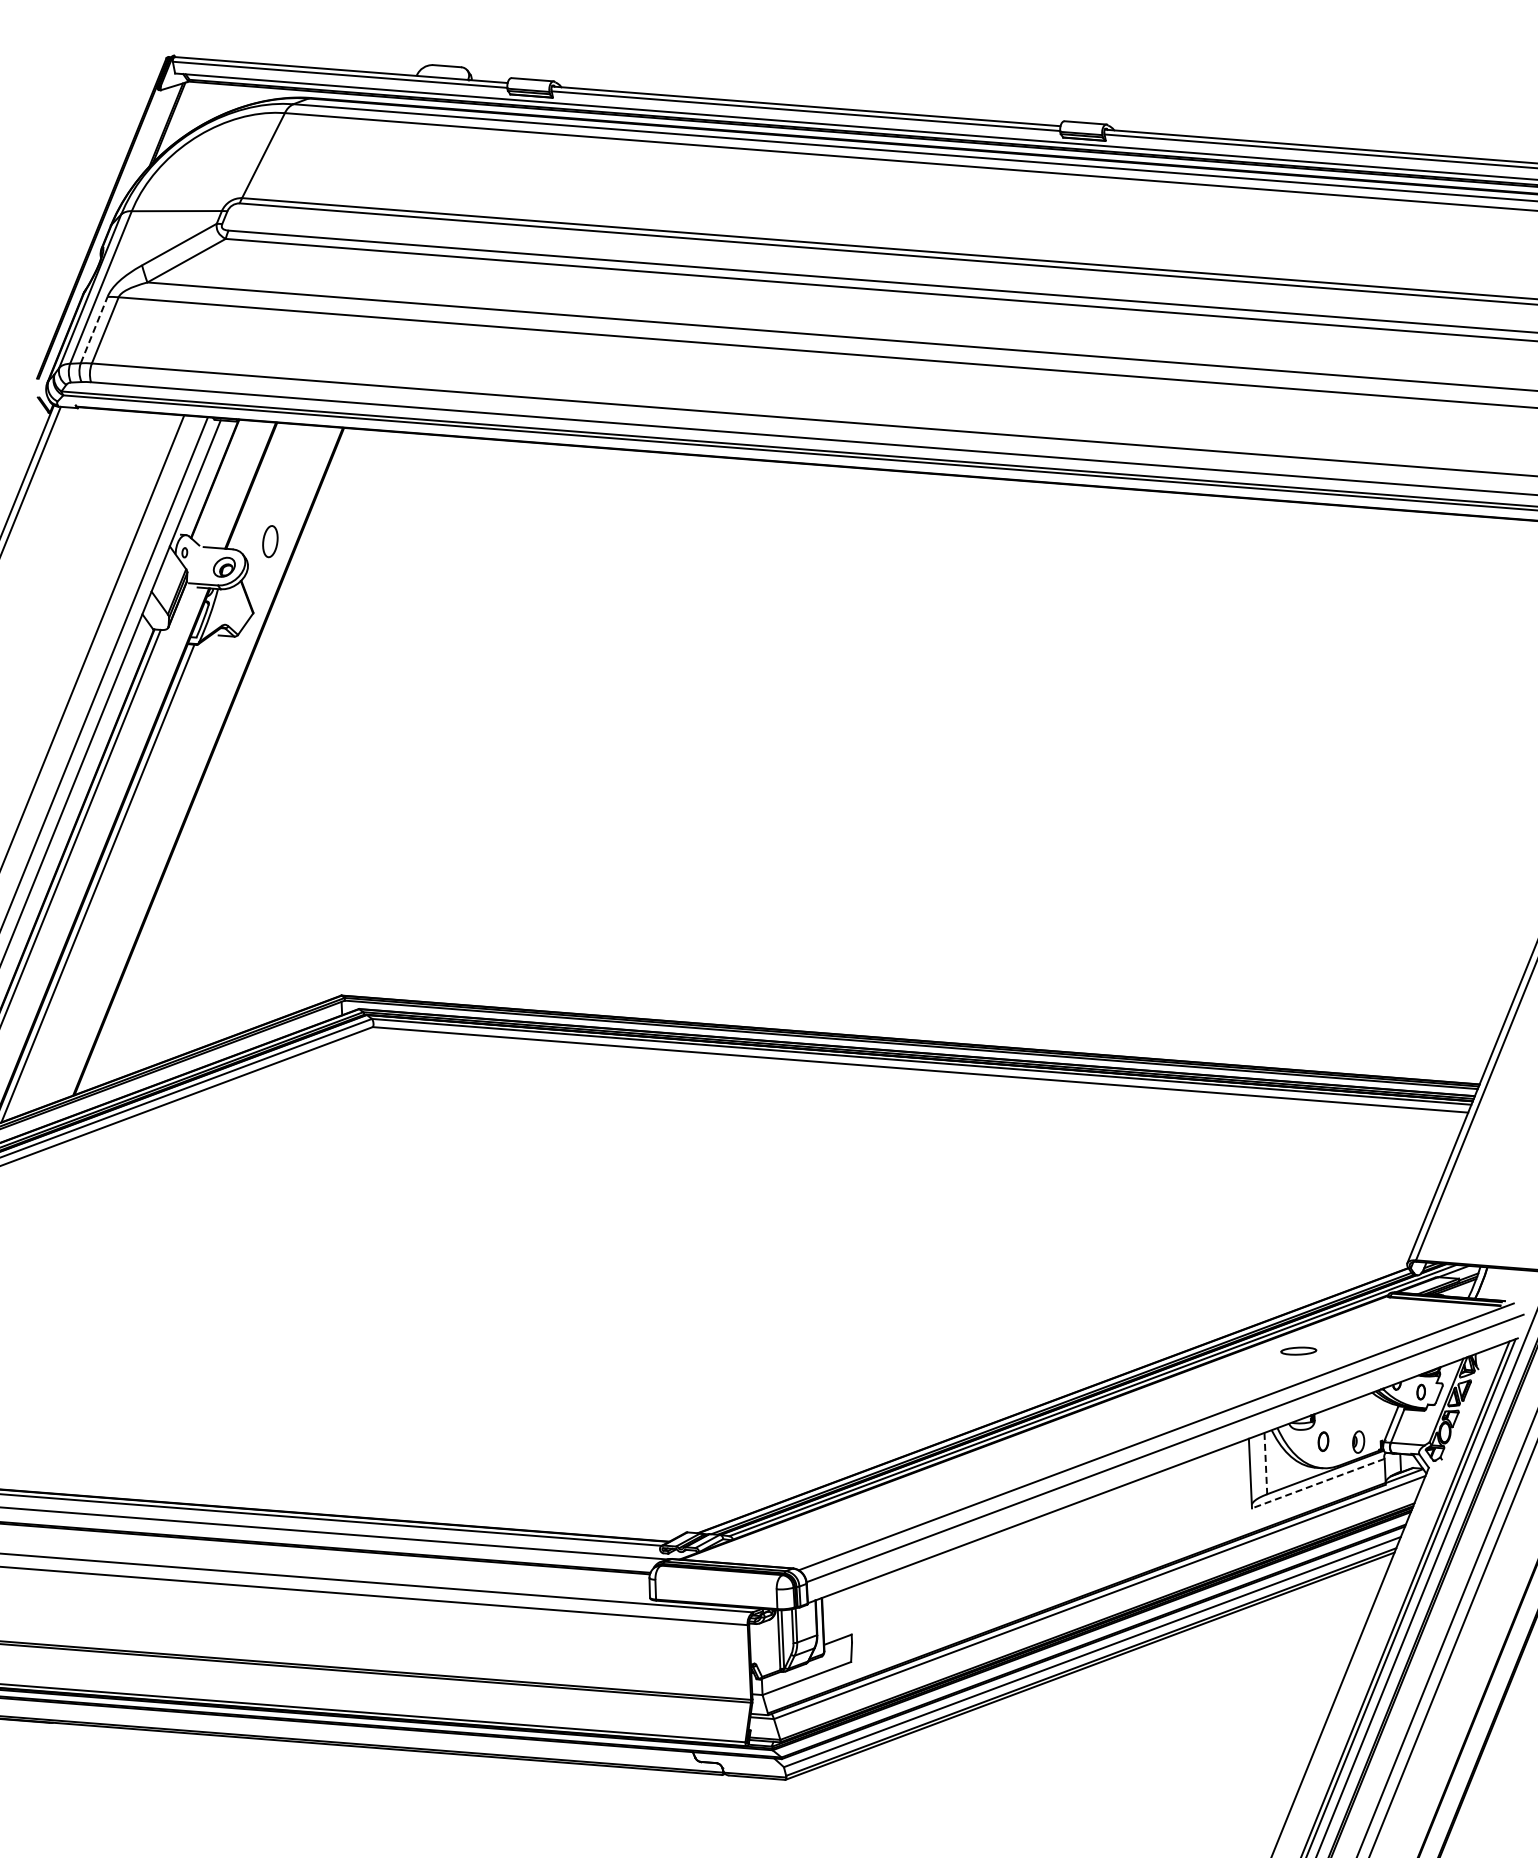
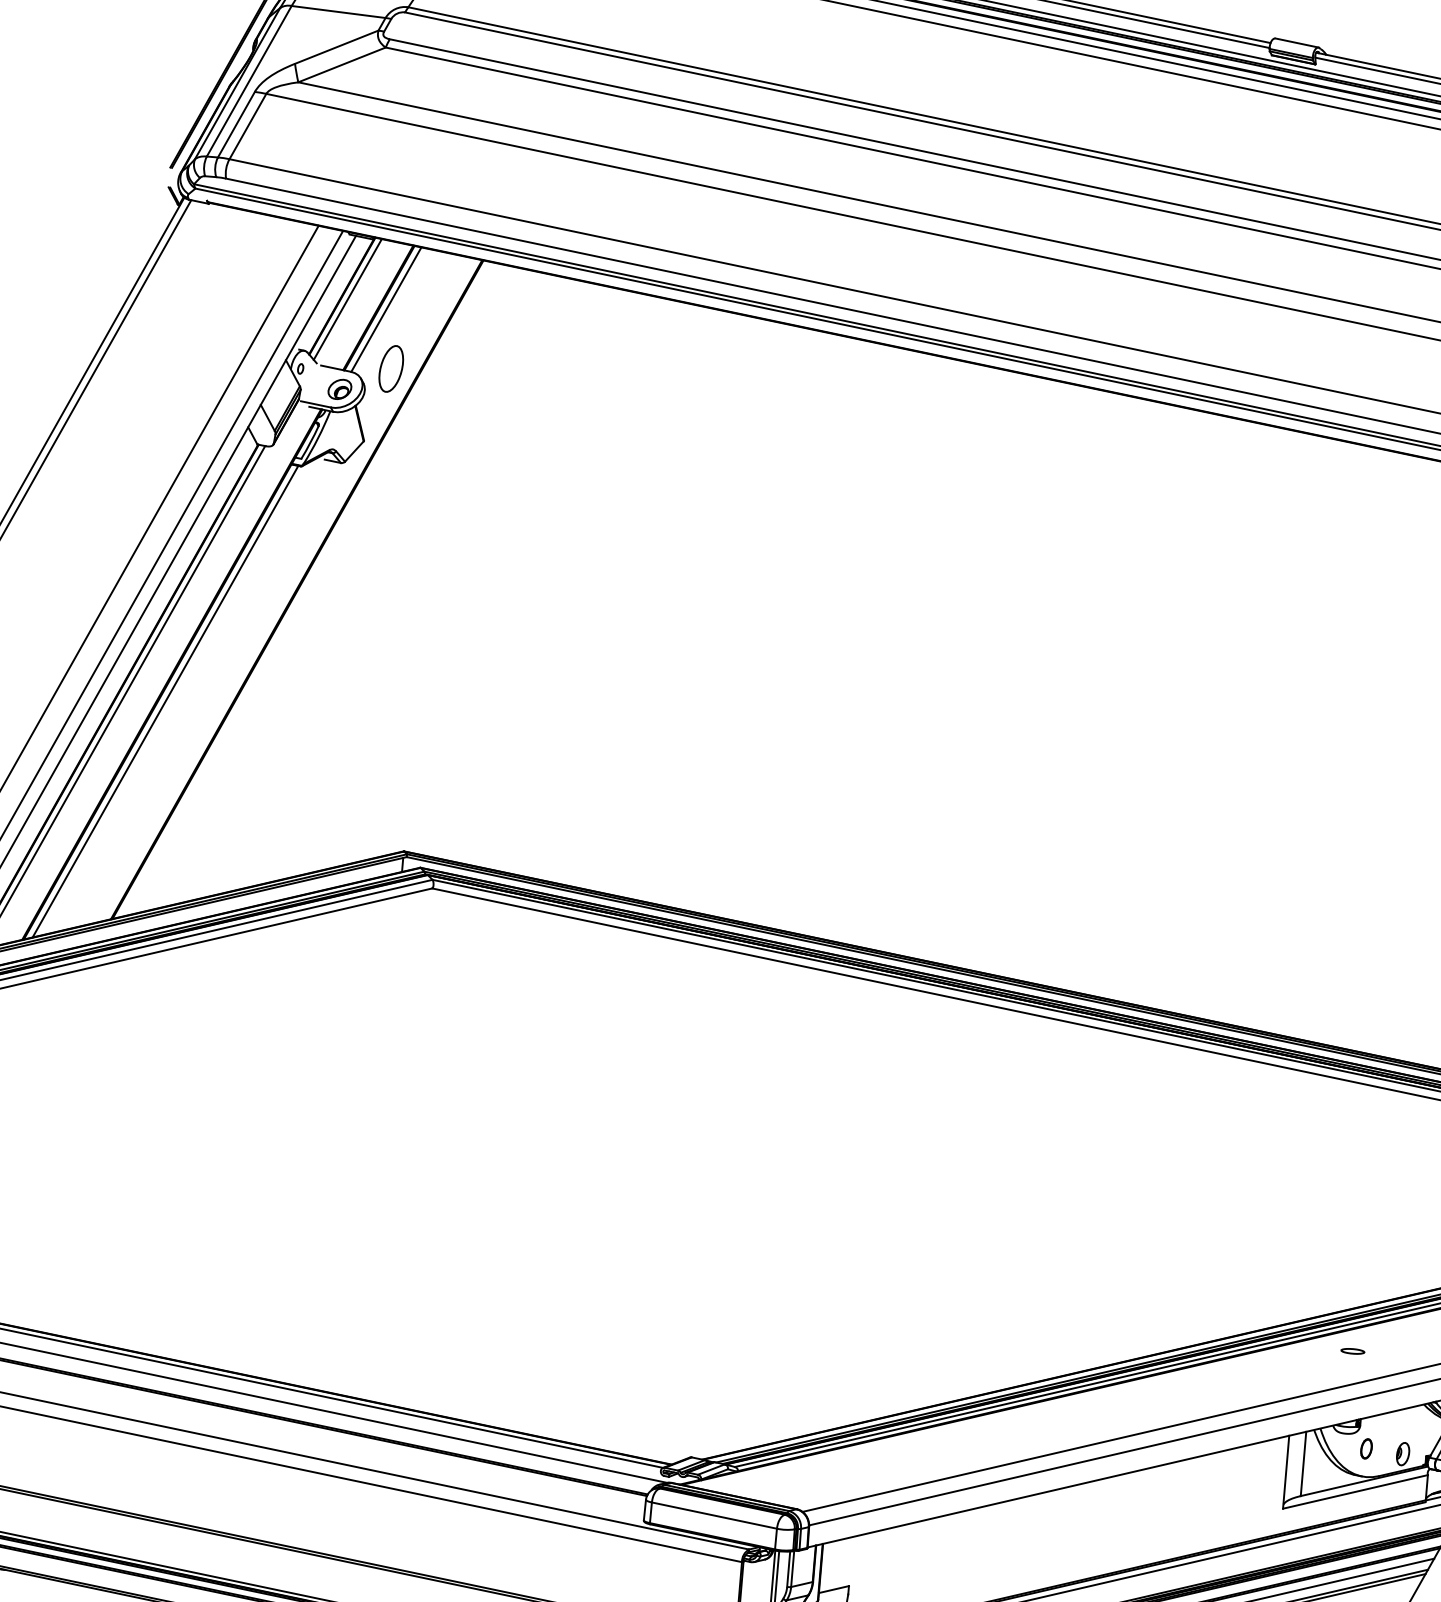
line: (94, 330) -> (236, 125), dashed -> solid
line: (220, 481) -> (347, 299), added
line: (257, 486) -> (385, 309), added
part: (270, 541) -> (391, 368), size x1.43
part: (1298, 1351) -> (1352, 1351), size x0.62
line: (1265, 1463) -> (1303, 1463), dashed -> solid
line: (1318, 1483) -> (1355, 1491), dashed -> solid
line: (715, 1584) -> (713, 1515), added

